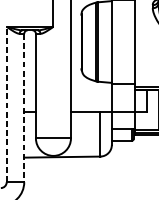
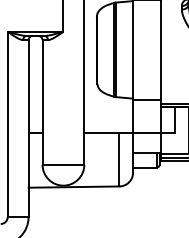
line: (6, 104) -> (7, 124), dashed -> solid
line: (24, 108) -> (28, 129), dashed -> solid

